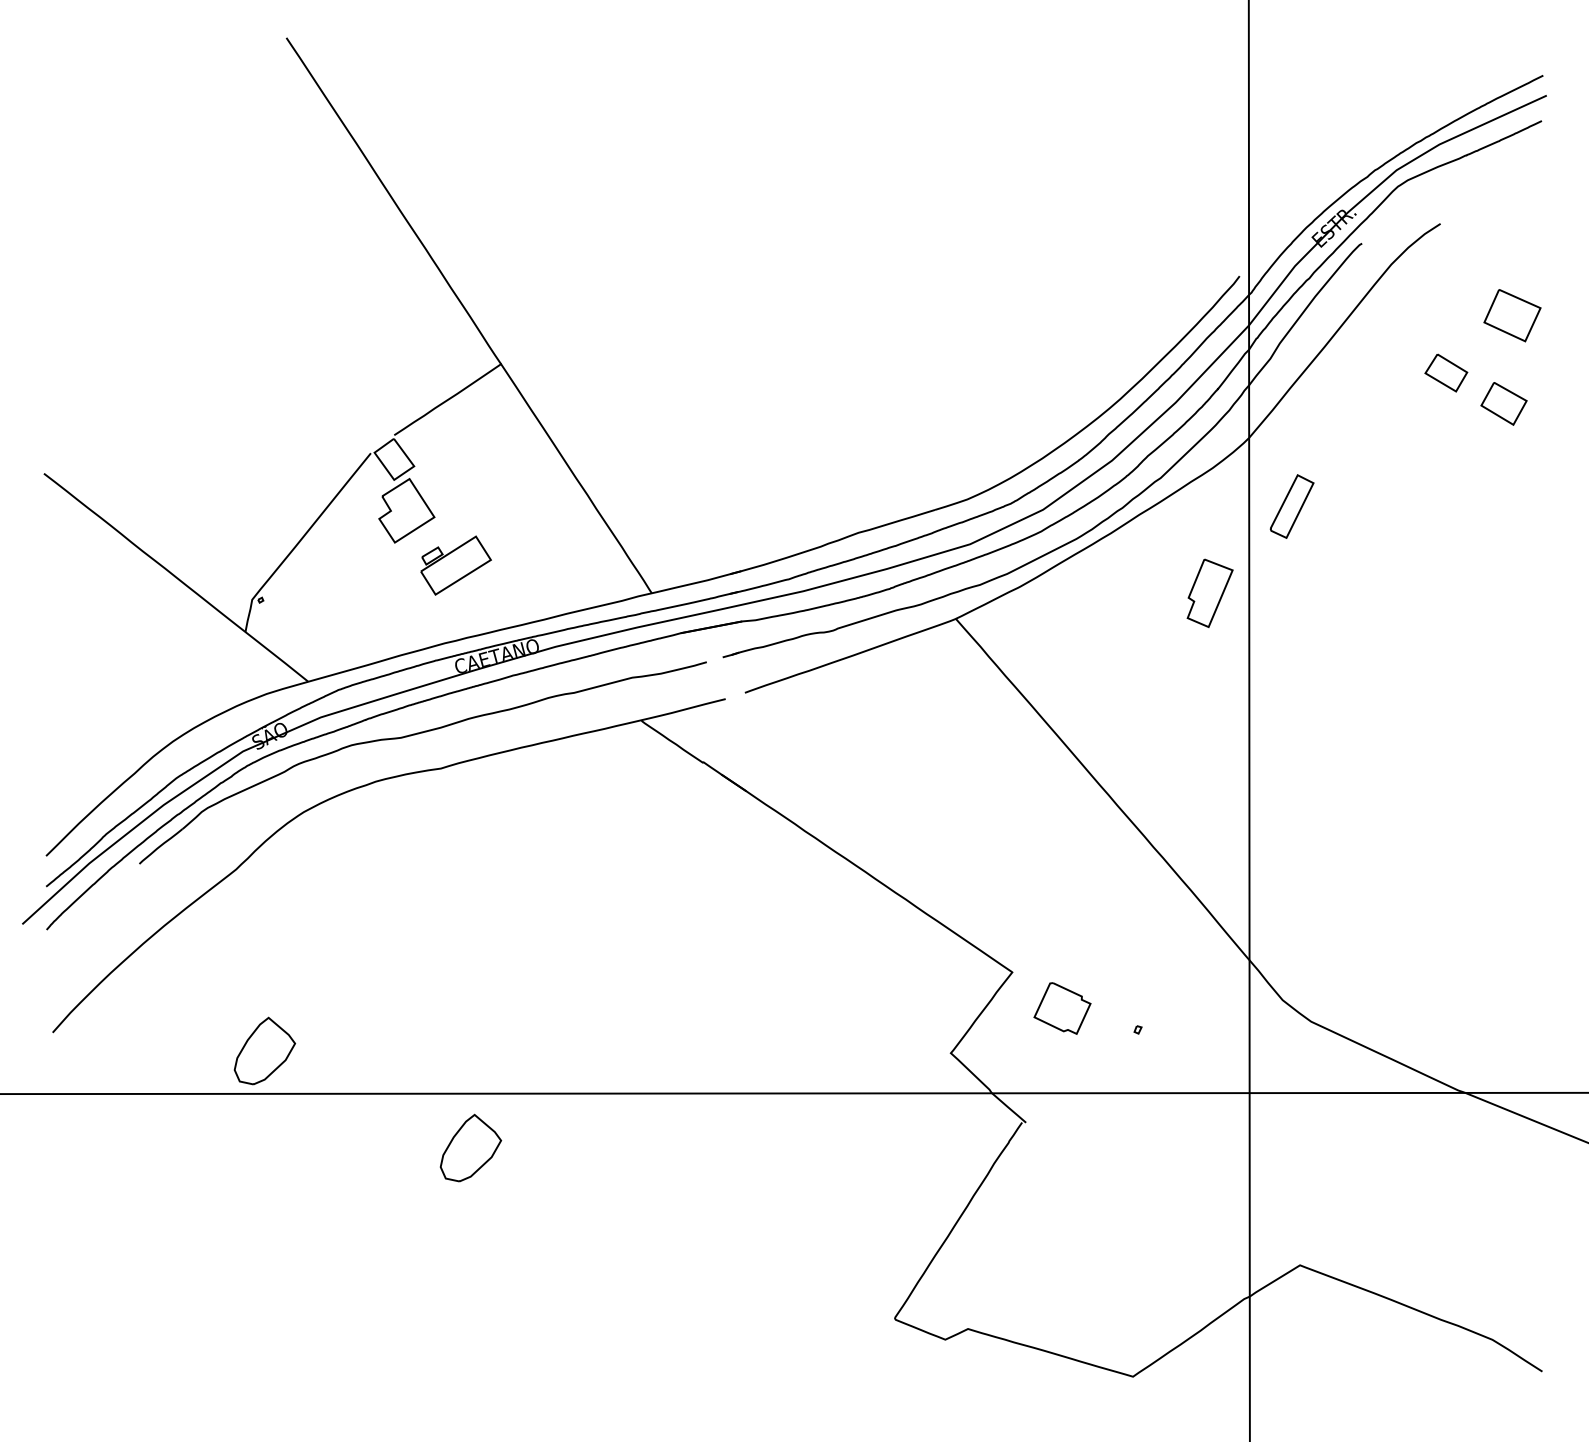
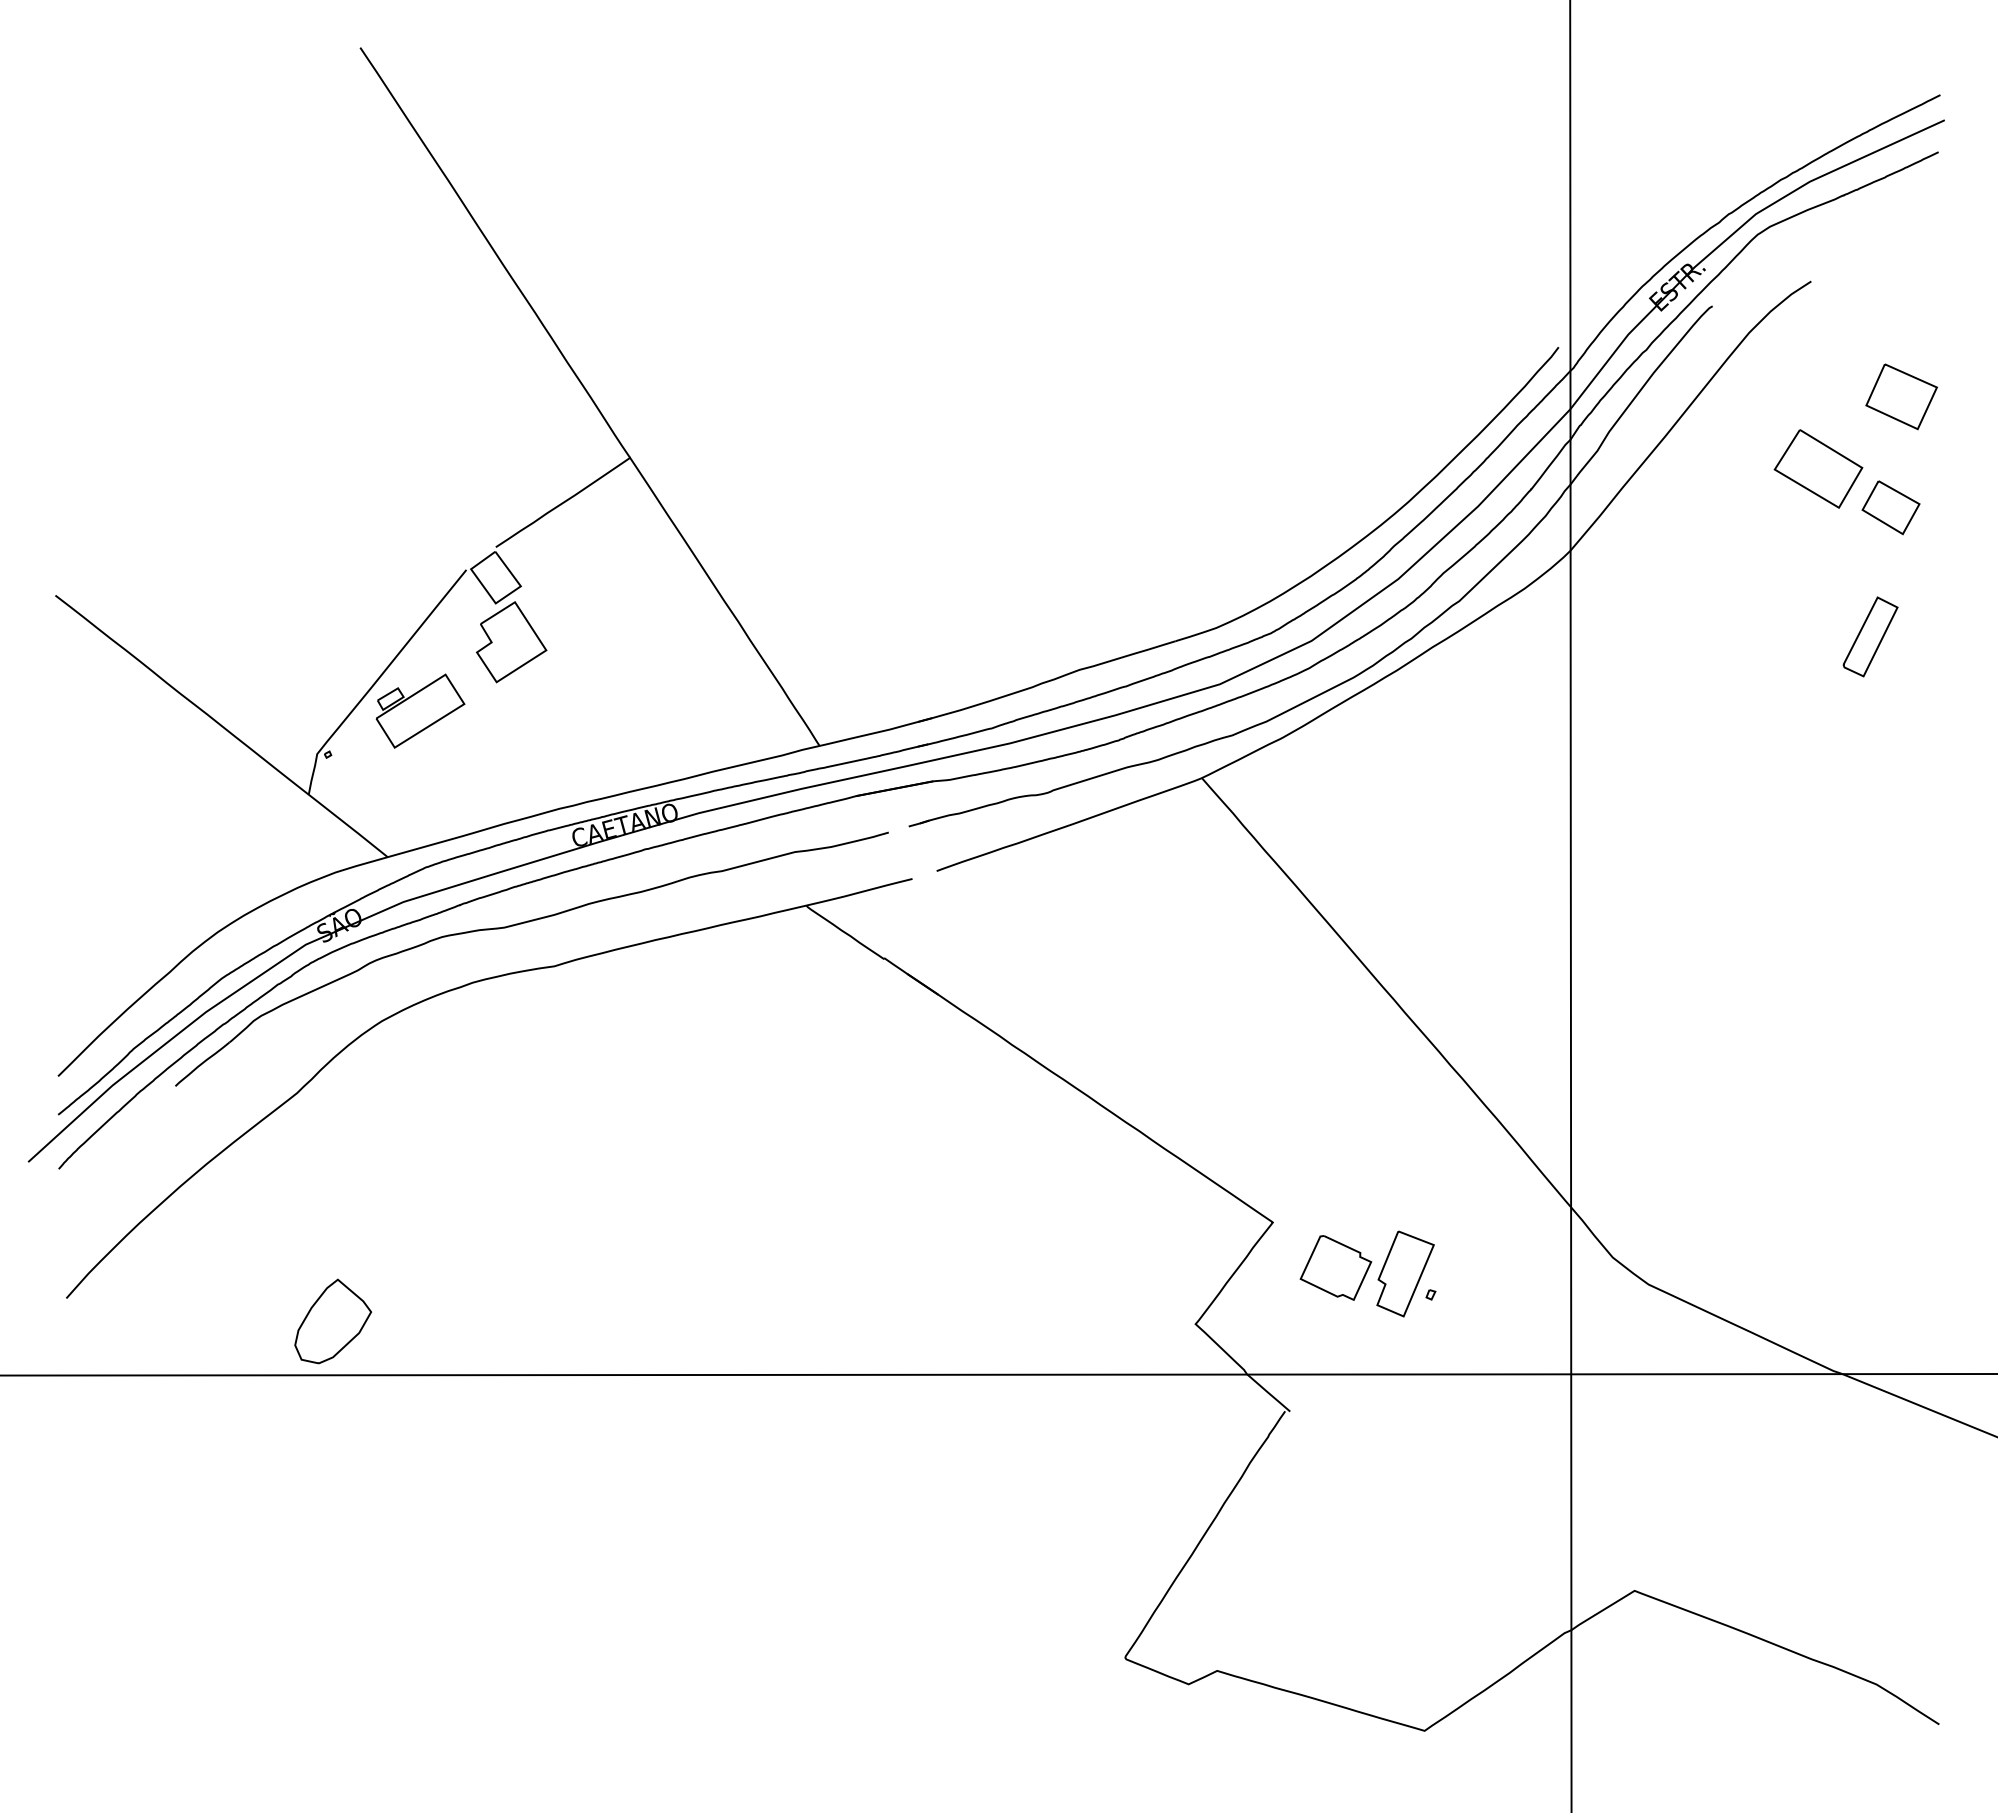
part: (1446, 372) -> (1818, 468), size x1.67
part: (1292, 506) -> (1870, 636), moved
part: (456, 565) -> (420, 710), moved
part: (1210, 592) -> (1405, 1273), moved
part: (470, 1148) -> (591, 1443), removed

